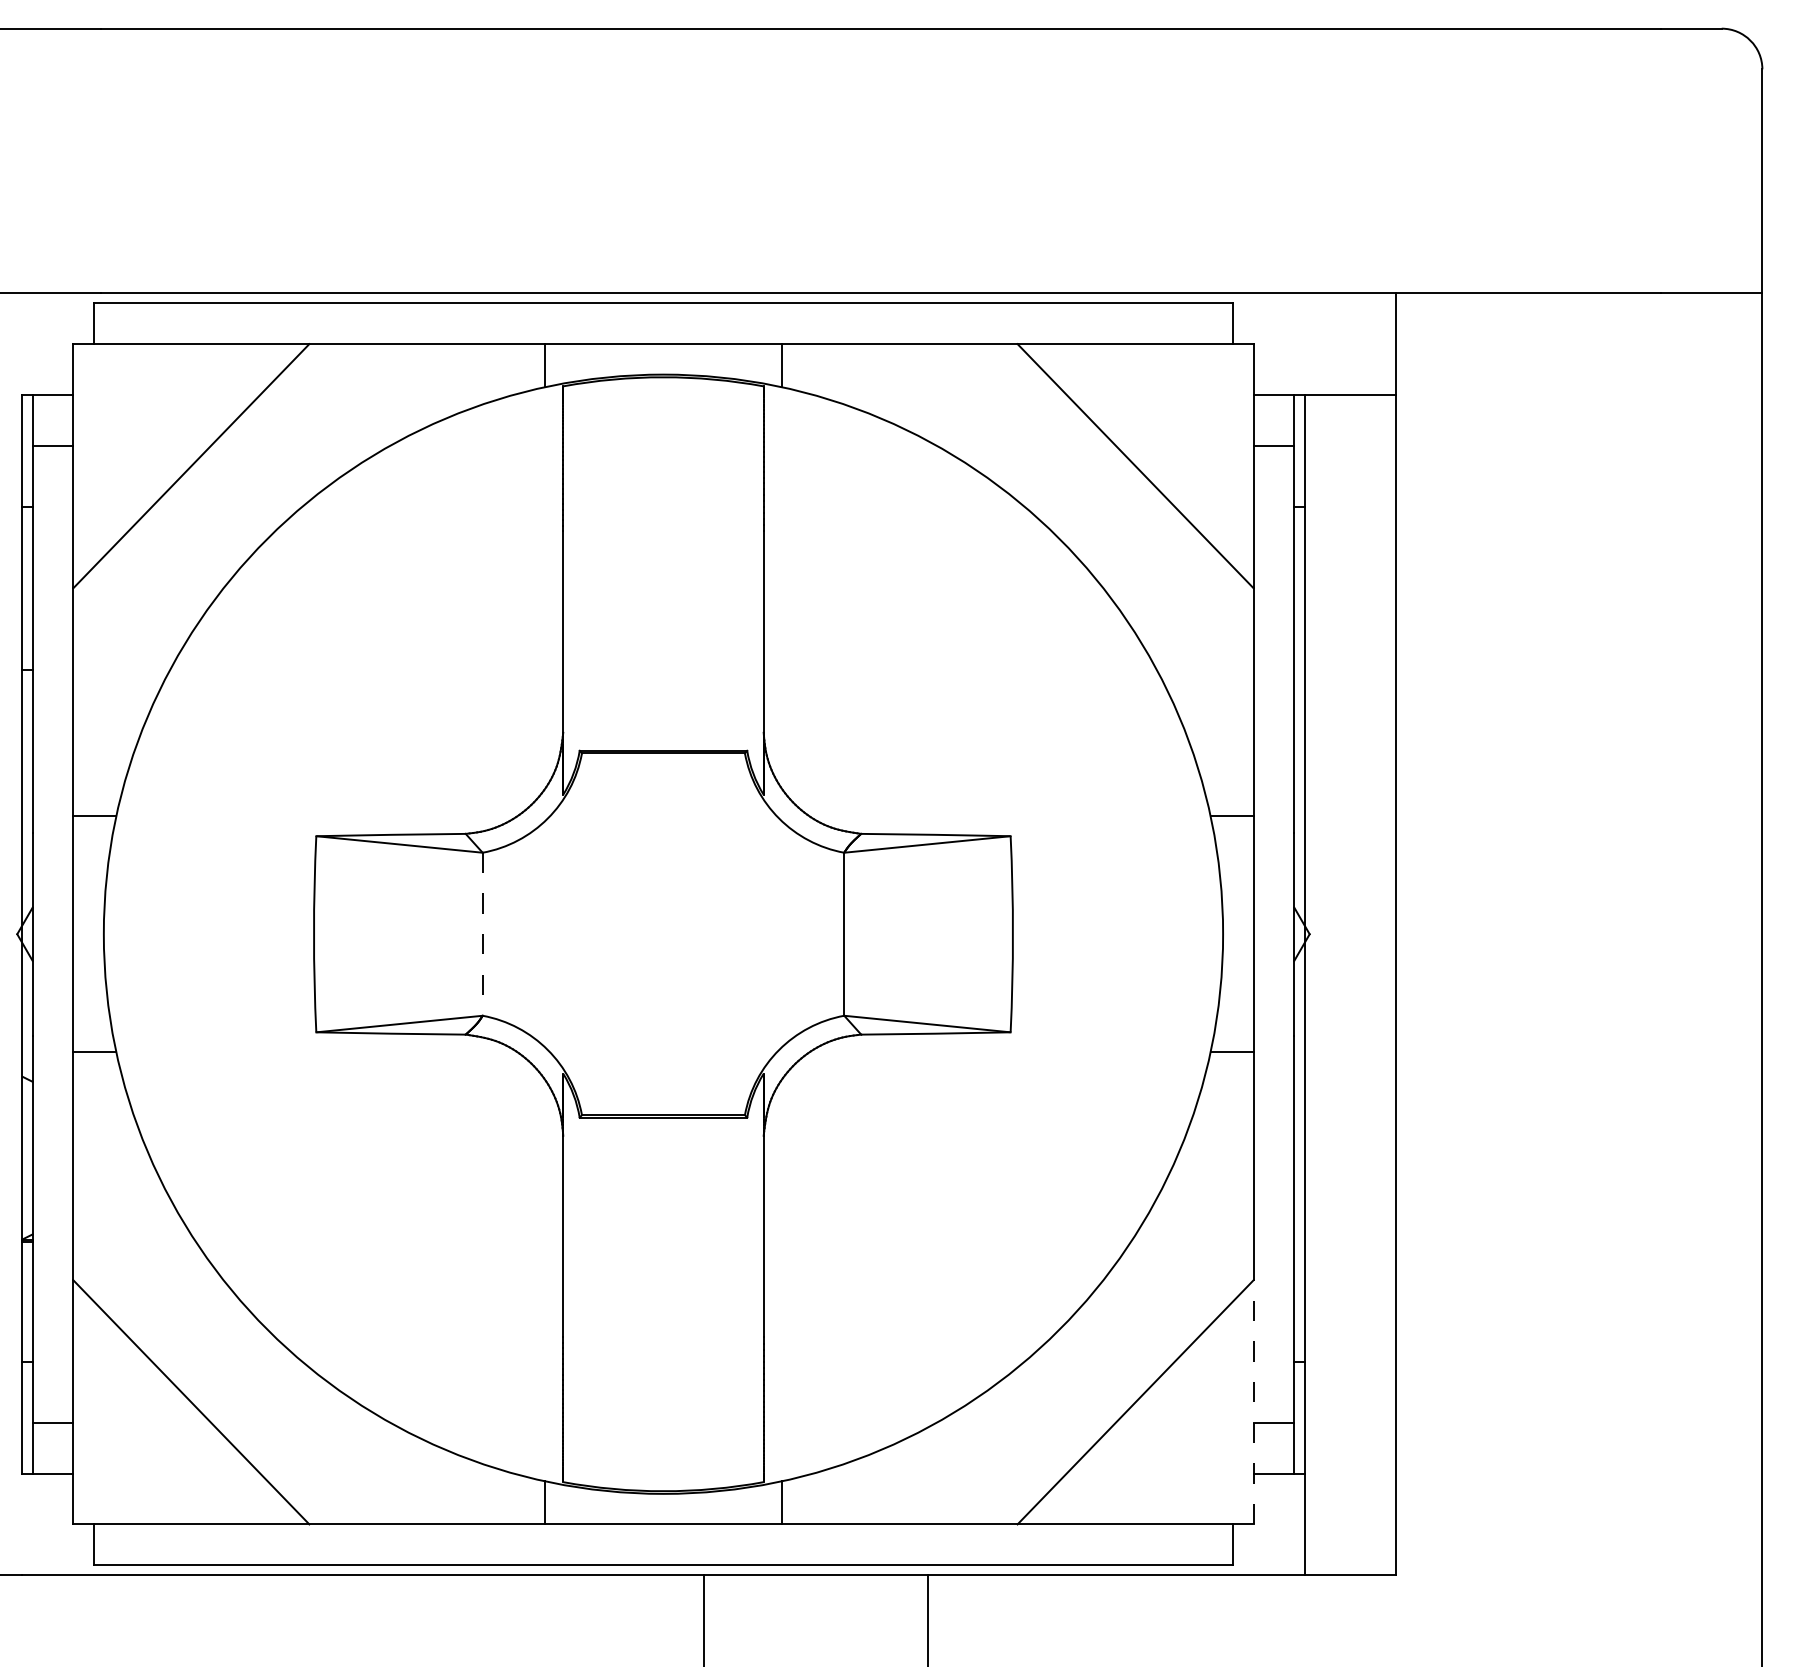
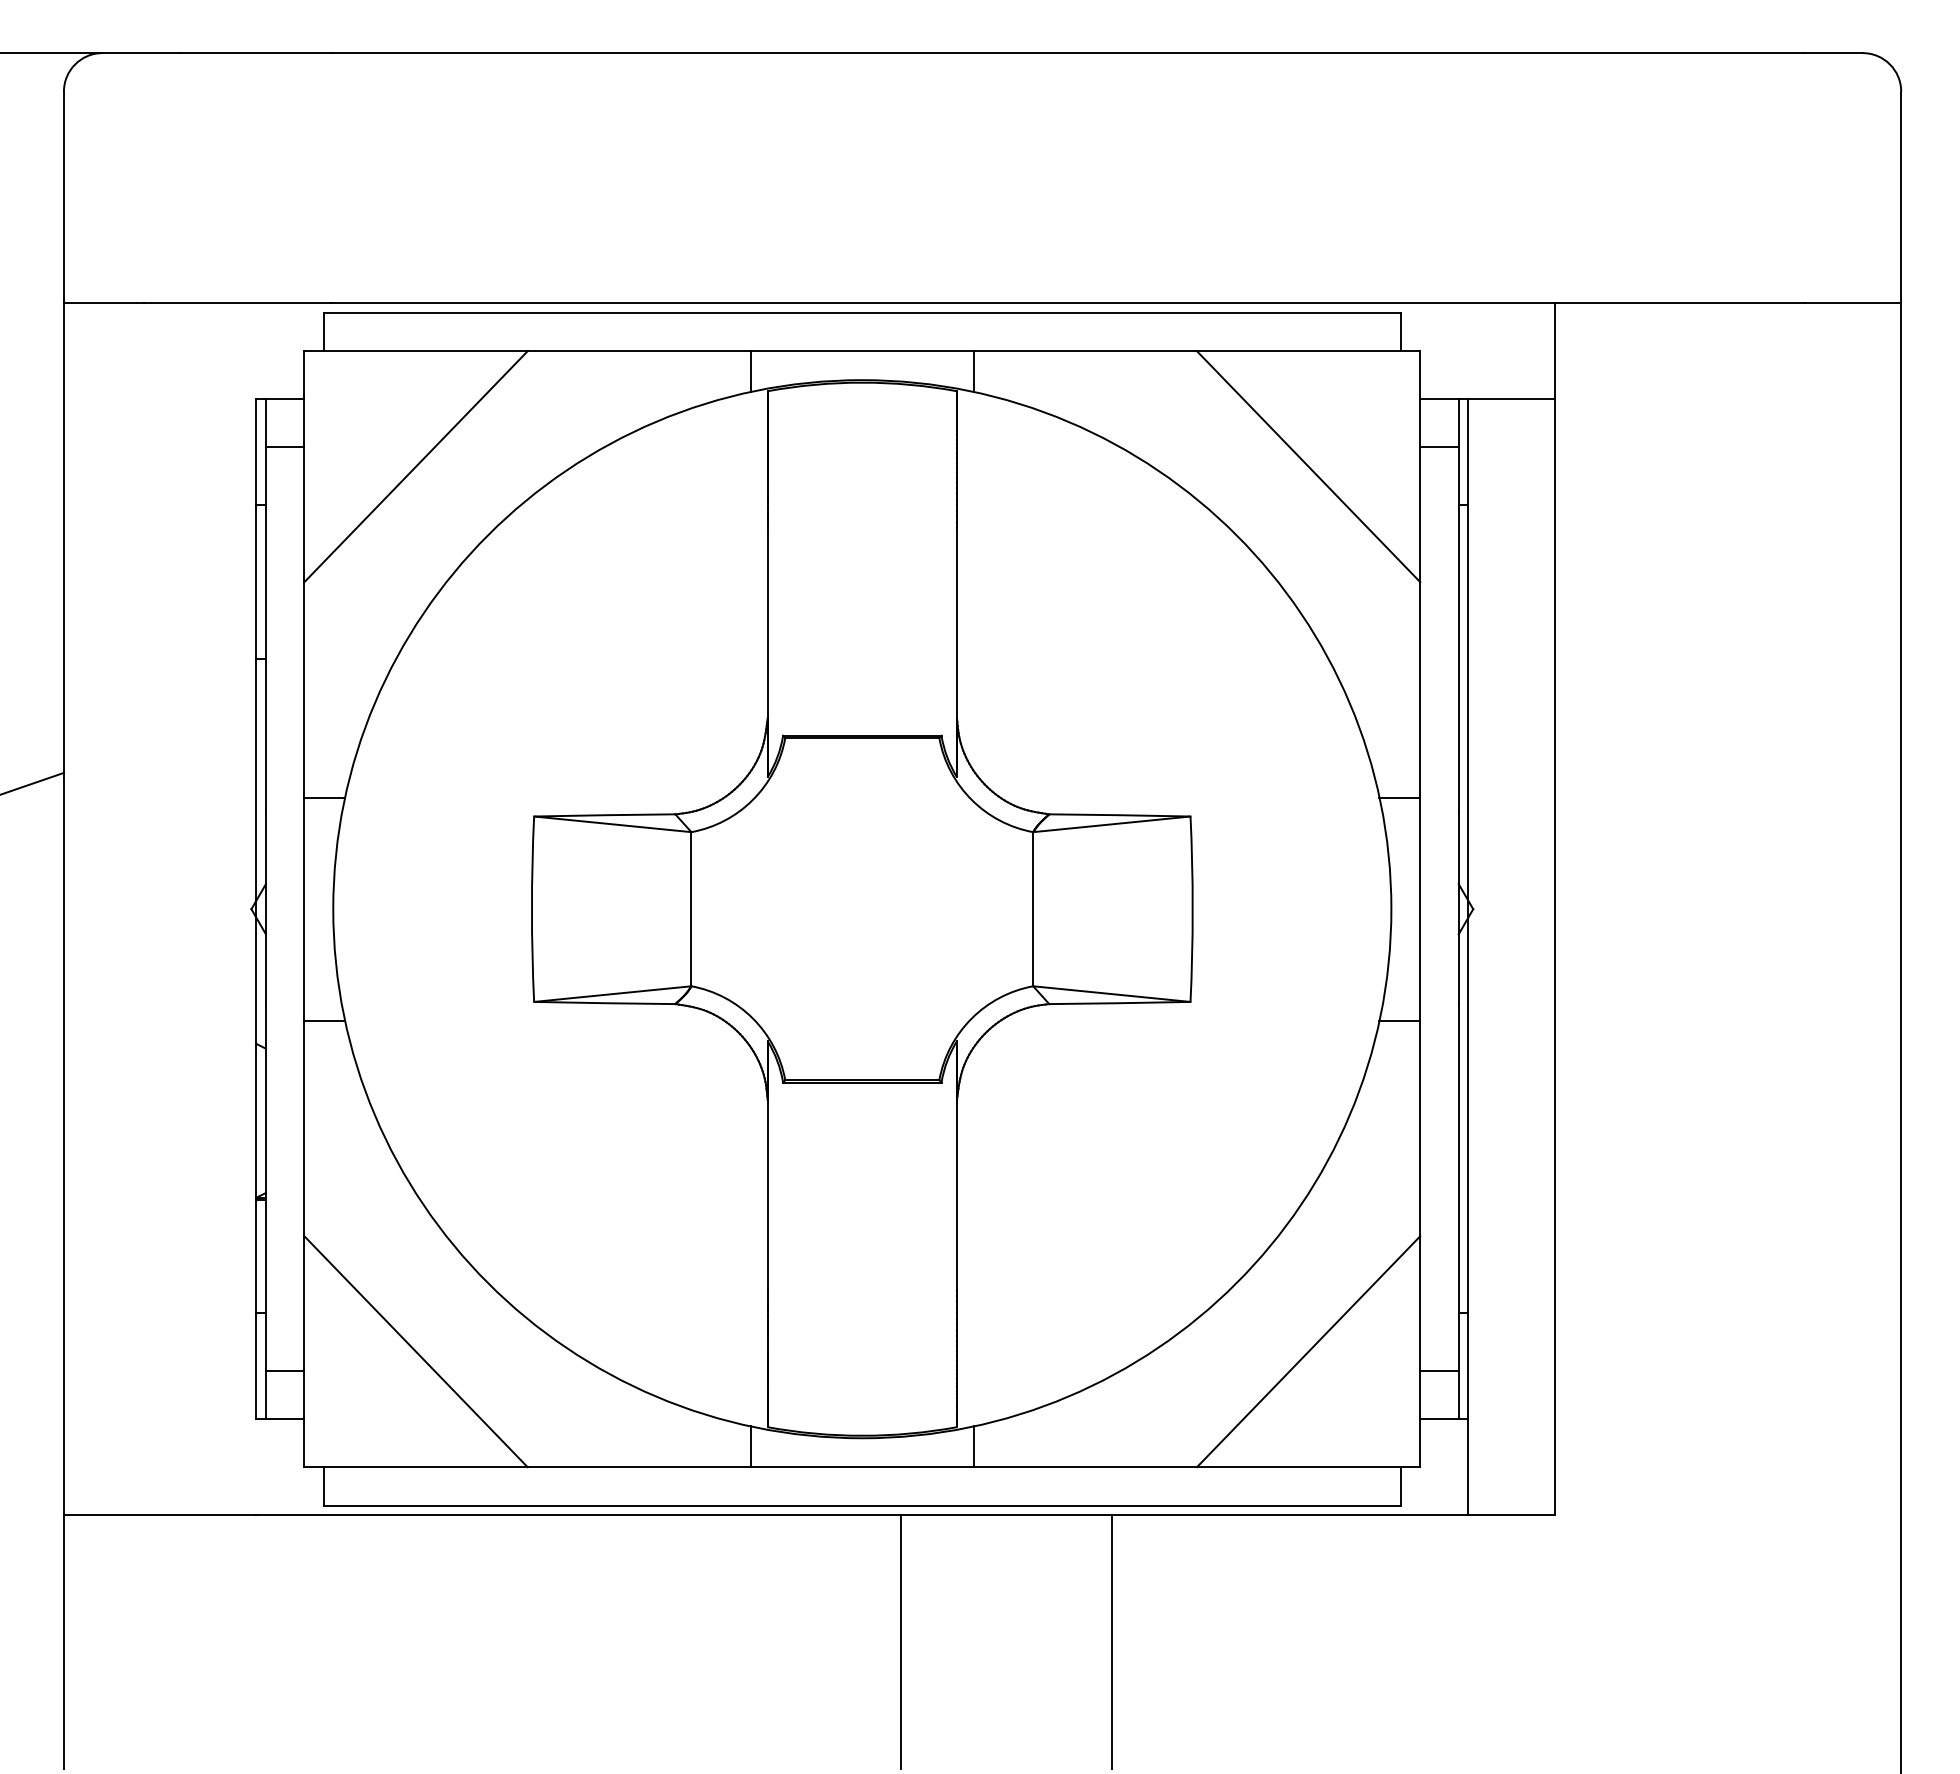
line: (482, 934) -> (691, 909), dashed -> solid
line: (1253, 1402) -> (1420, 1351), dashed -> solid

